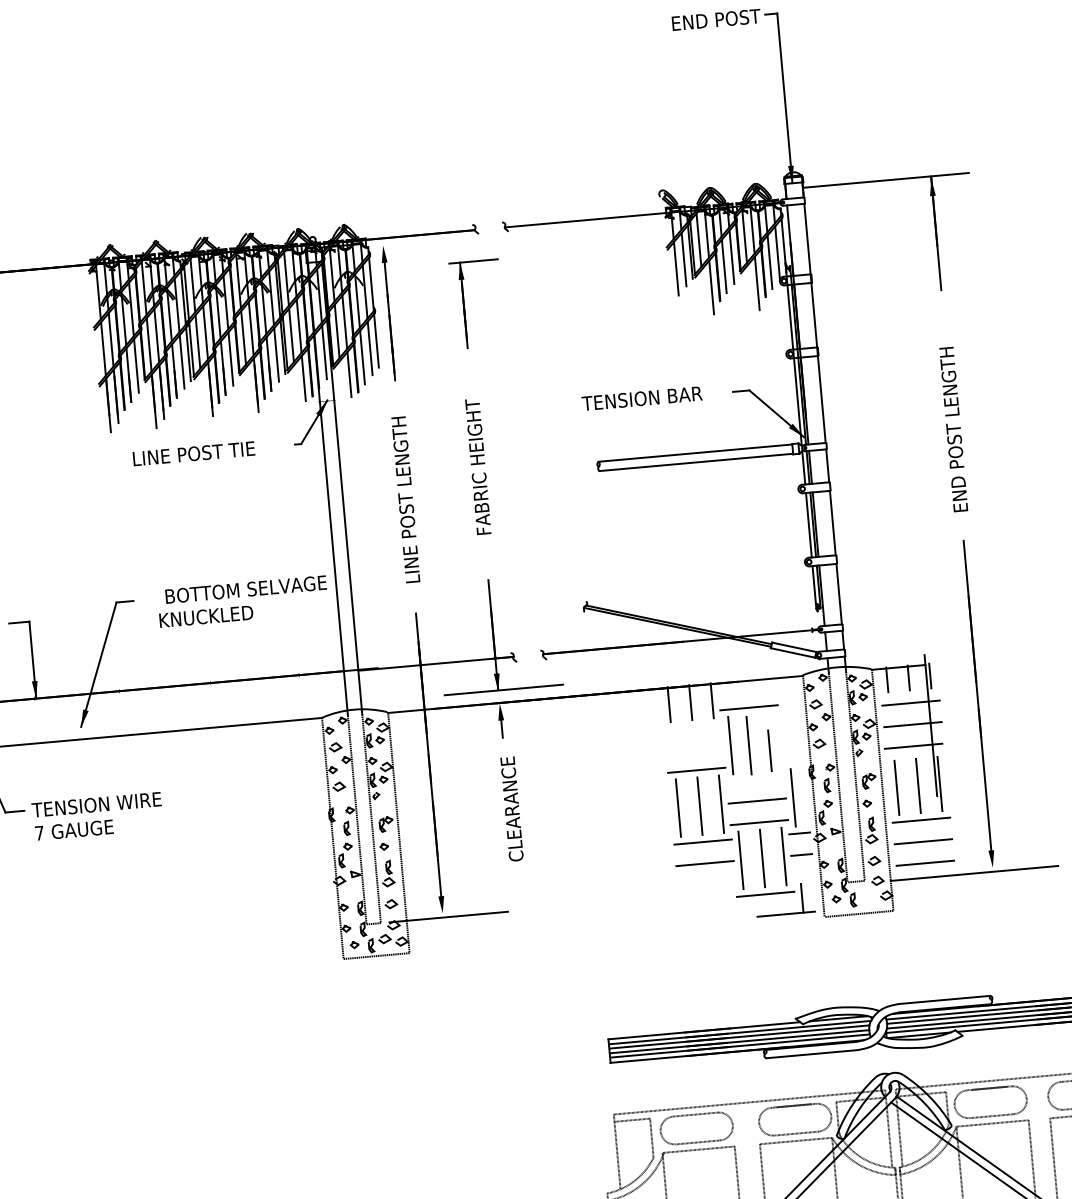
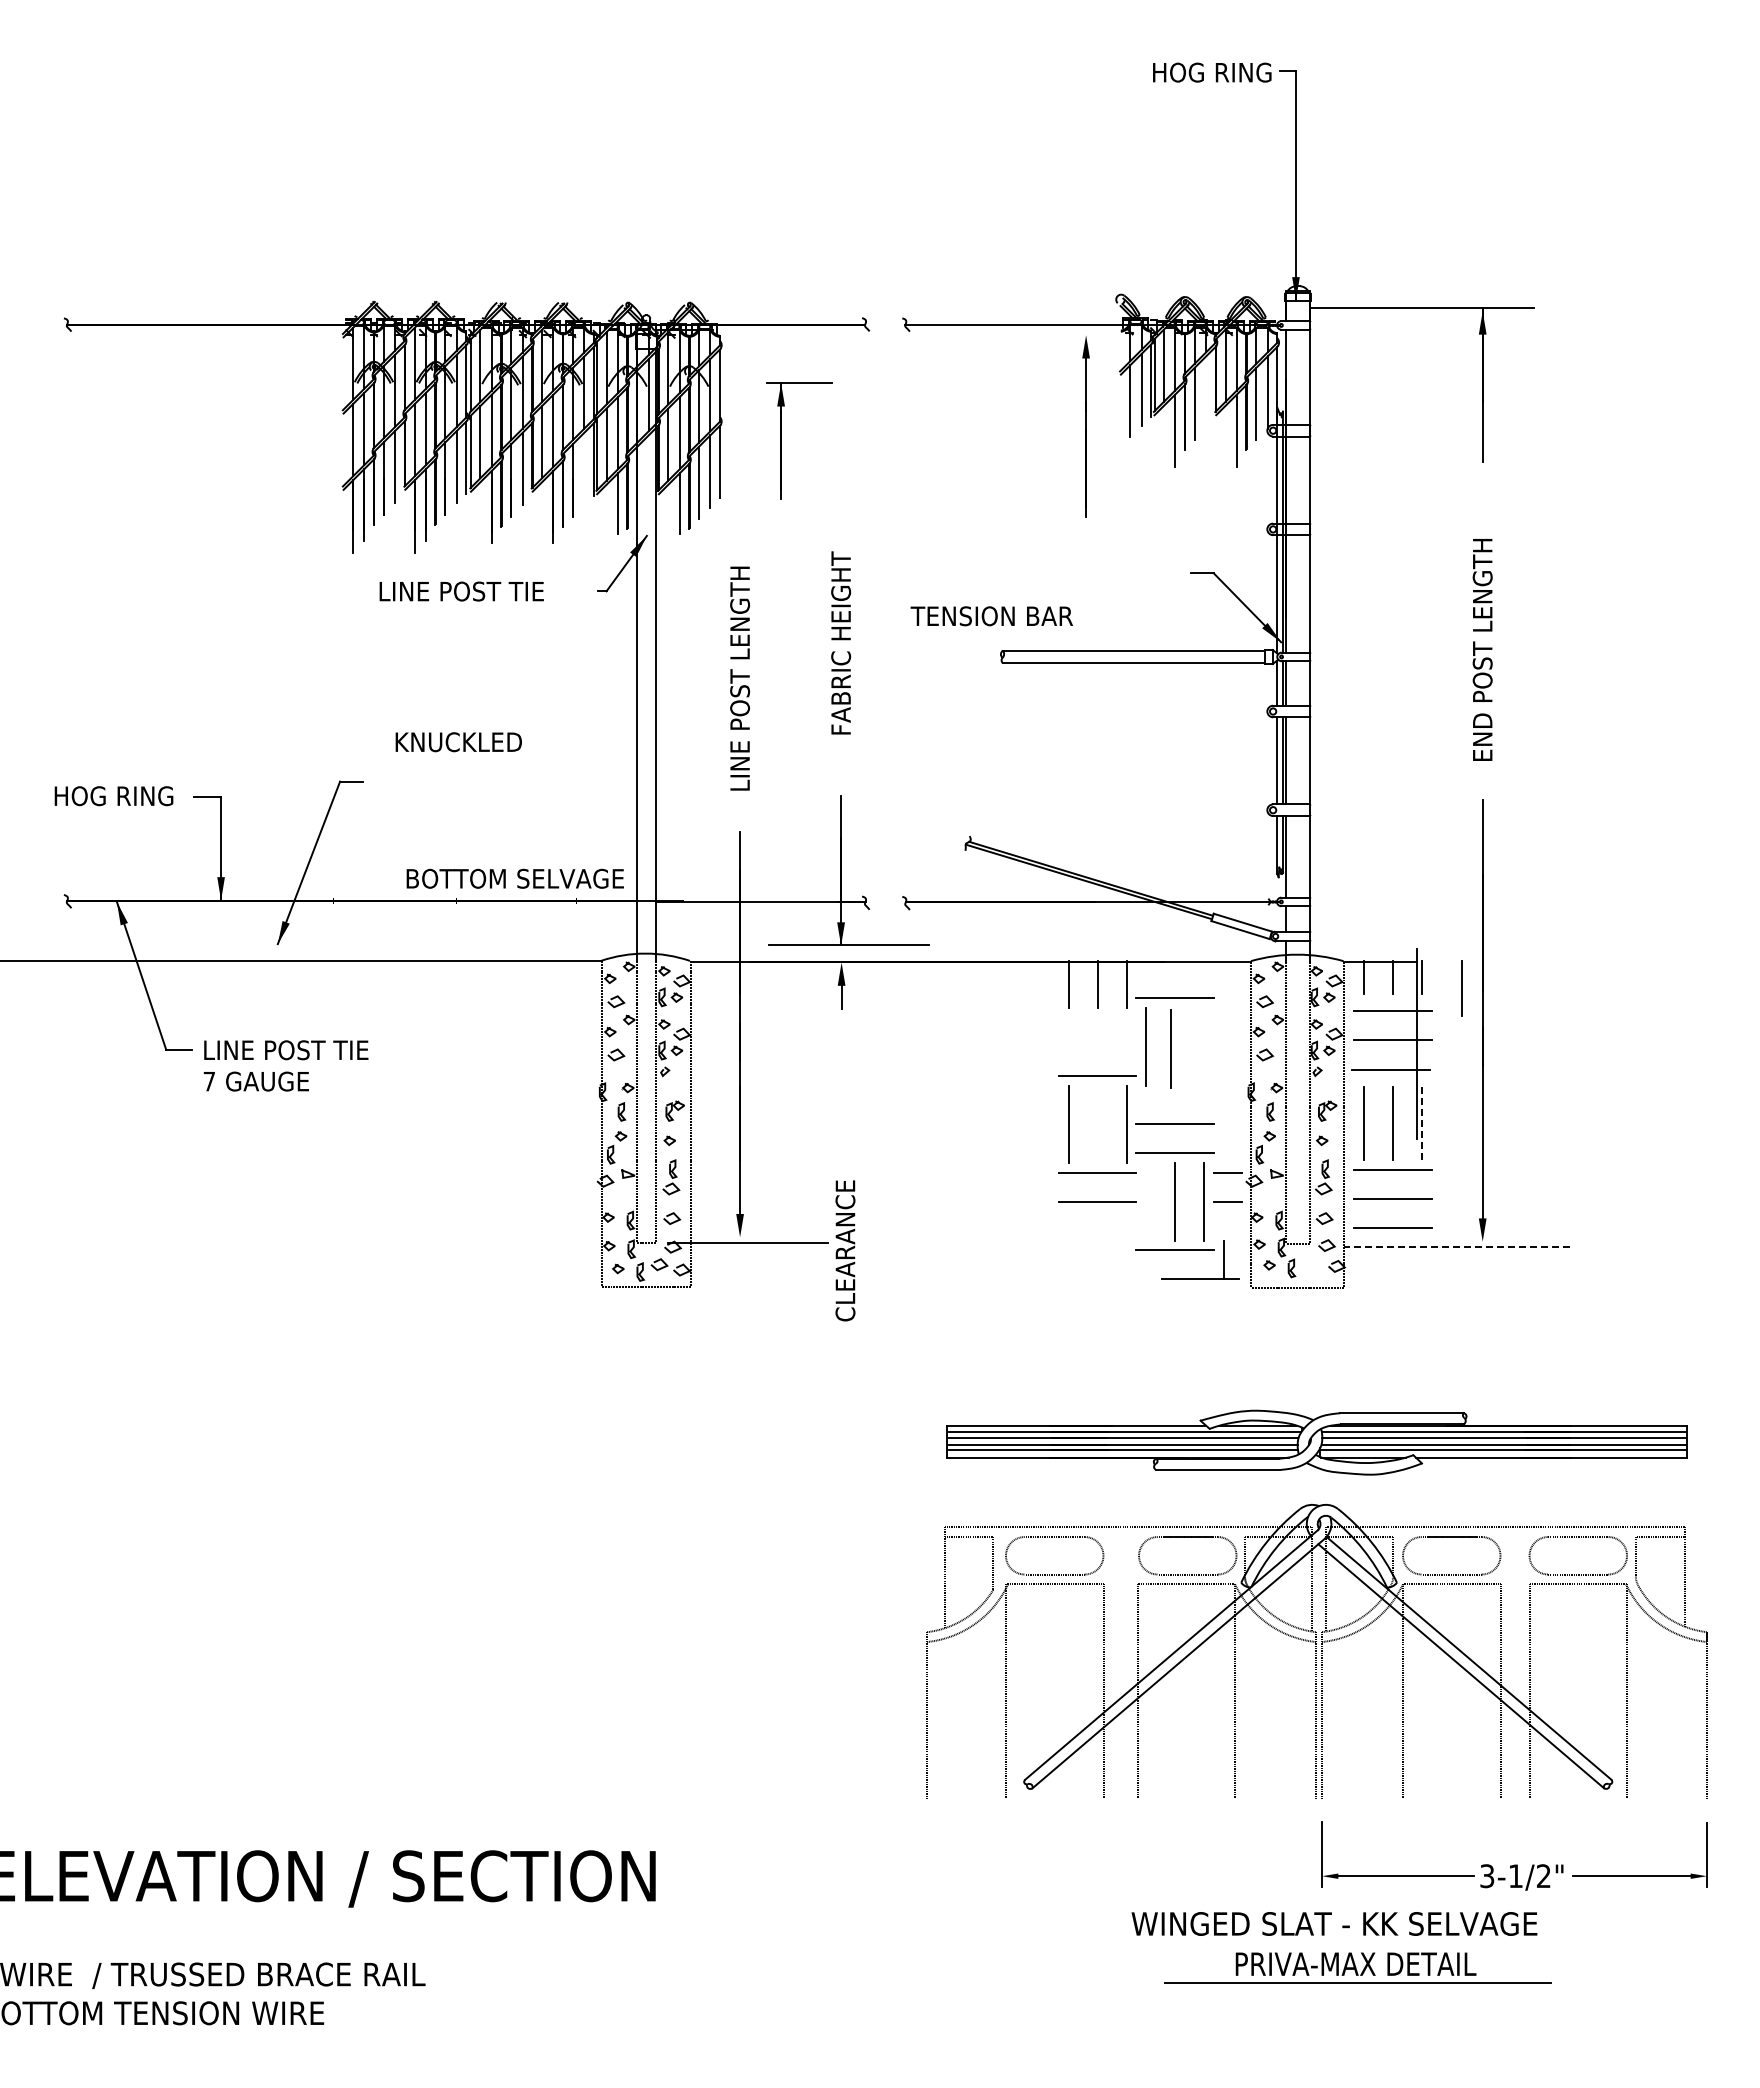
text: (716, 19) -> (1213, 72), END POST -> HOG RING
line: (732, 257) -> (1206, 392), removed
part: (464, 305) -> (781, 440), moved
part: (388, 313) -> (1085, 426), moved
line: (324, 352) -> (648, 471), removed
line: (276, 354) -> (584, 468), removed
text: (641, 398) -> (991, 616), moved
text: (245, 589) -> (514, 878), moved
text: (206, 616) -> (458, 742), moved
line: (769, 750) -> (1461, 988), moved
line: (939, 784) -> (1421, 1123), solid -> dashed
line: (793, 798) -> (1223, 1124), removed
text: (96, 805) -> (288, 1050), TENSION WIRE -> LINE POST TIE
line: (699, 806) -> (1097, 1124), removed
text: (512, 808) -> (845, 1250), moved
line: (741, 860) -> (1146, 1201), removed
line: (974, 873) -> (1457, 1247), solid -> dashed

